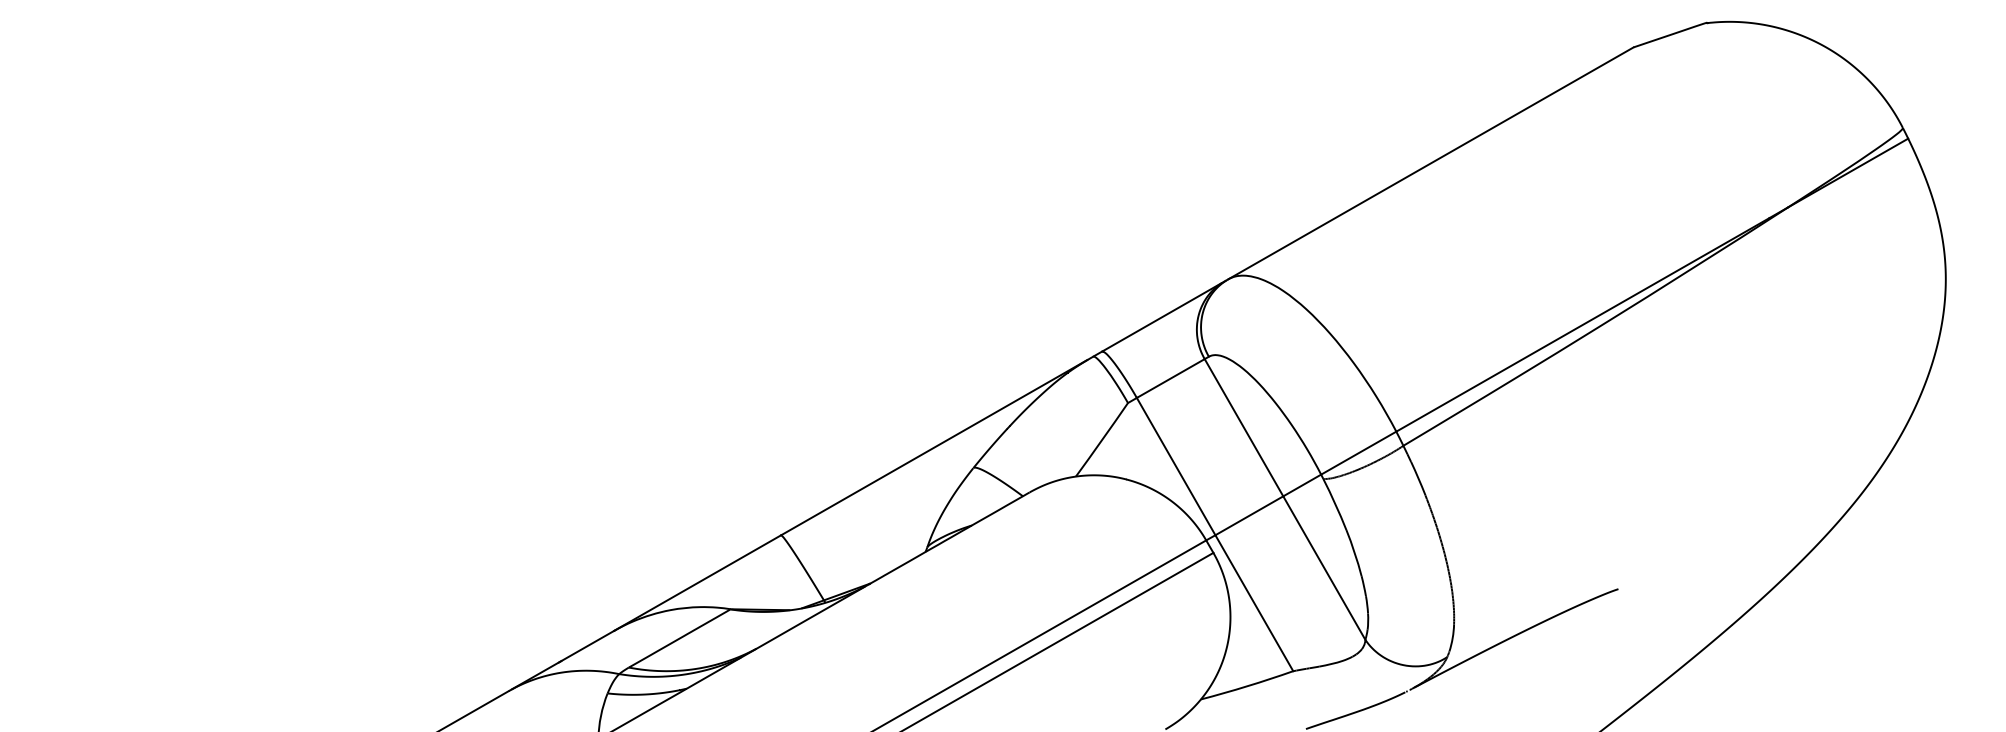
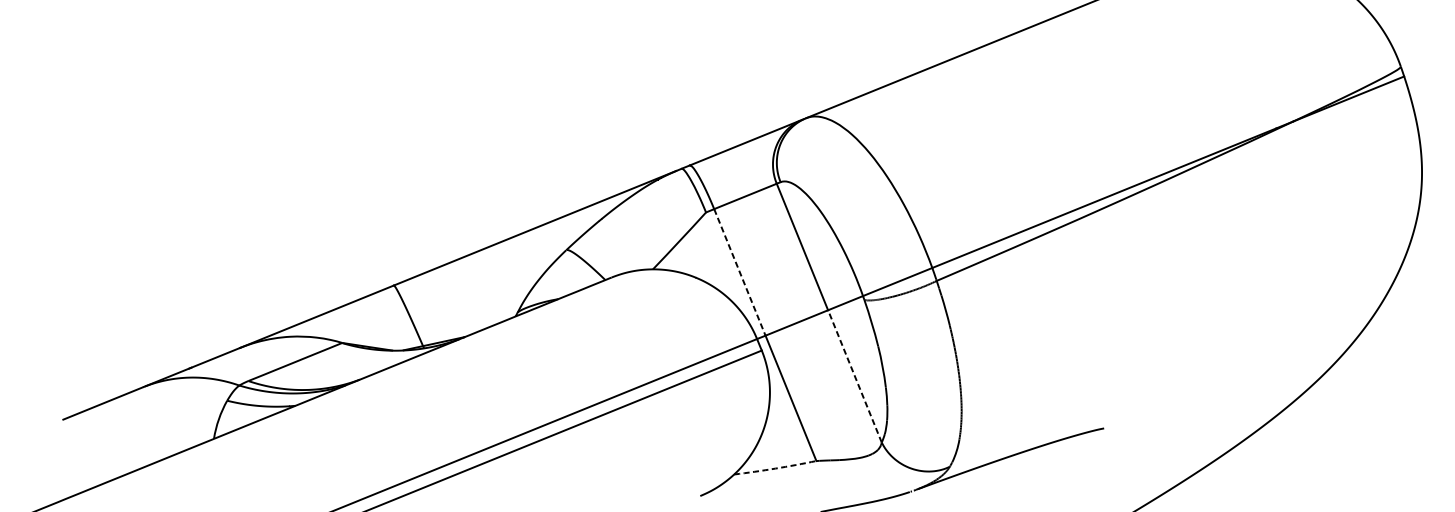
line: (1176, 467) -> (740, 273), solid -> dashed
line: (1324, 568) -> (855, 376), solid -> dashed
arc: (1247, 686) -> (775, 468), solid -> dashed

